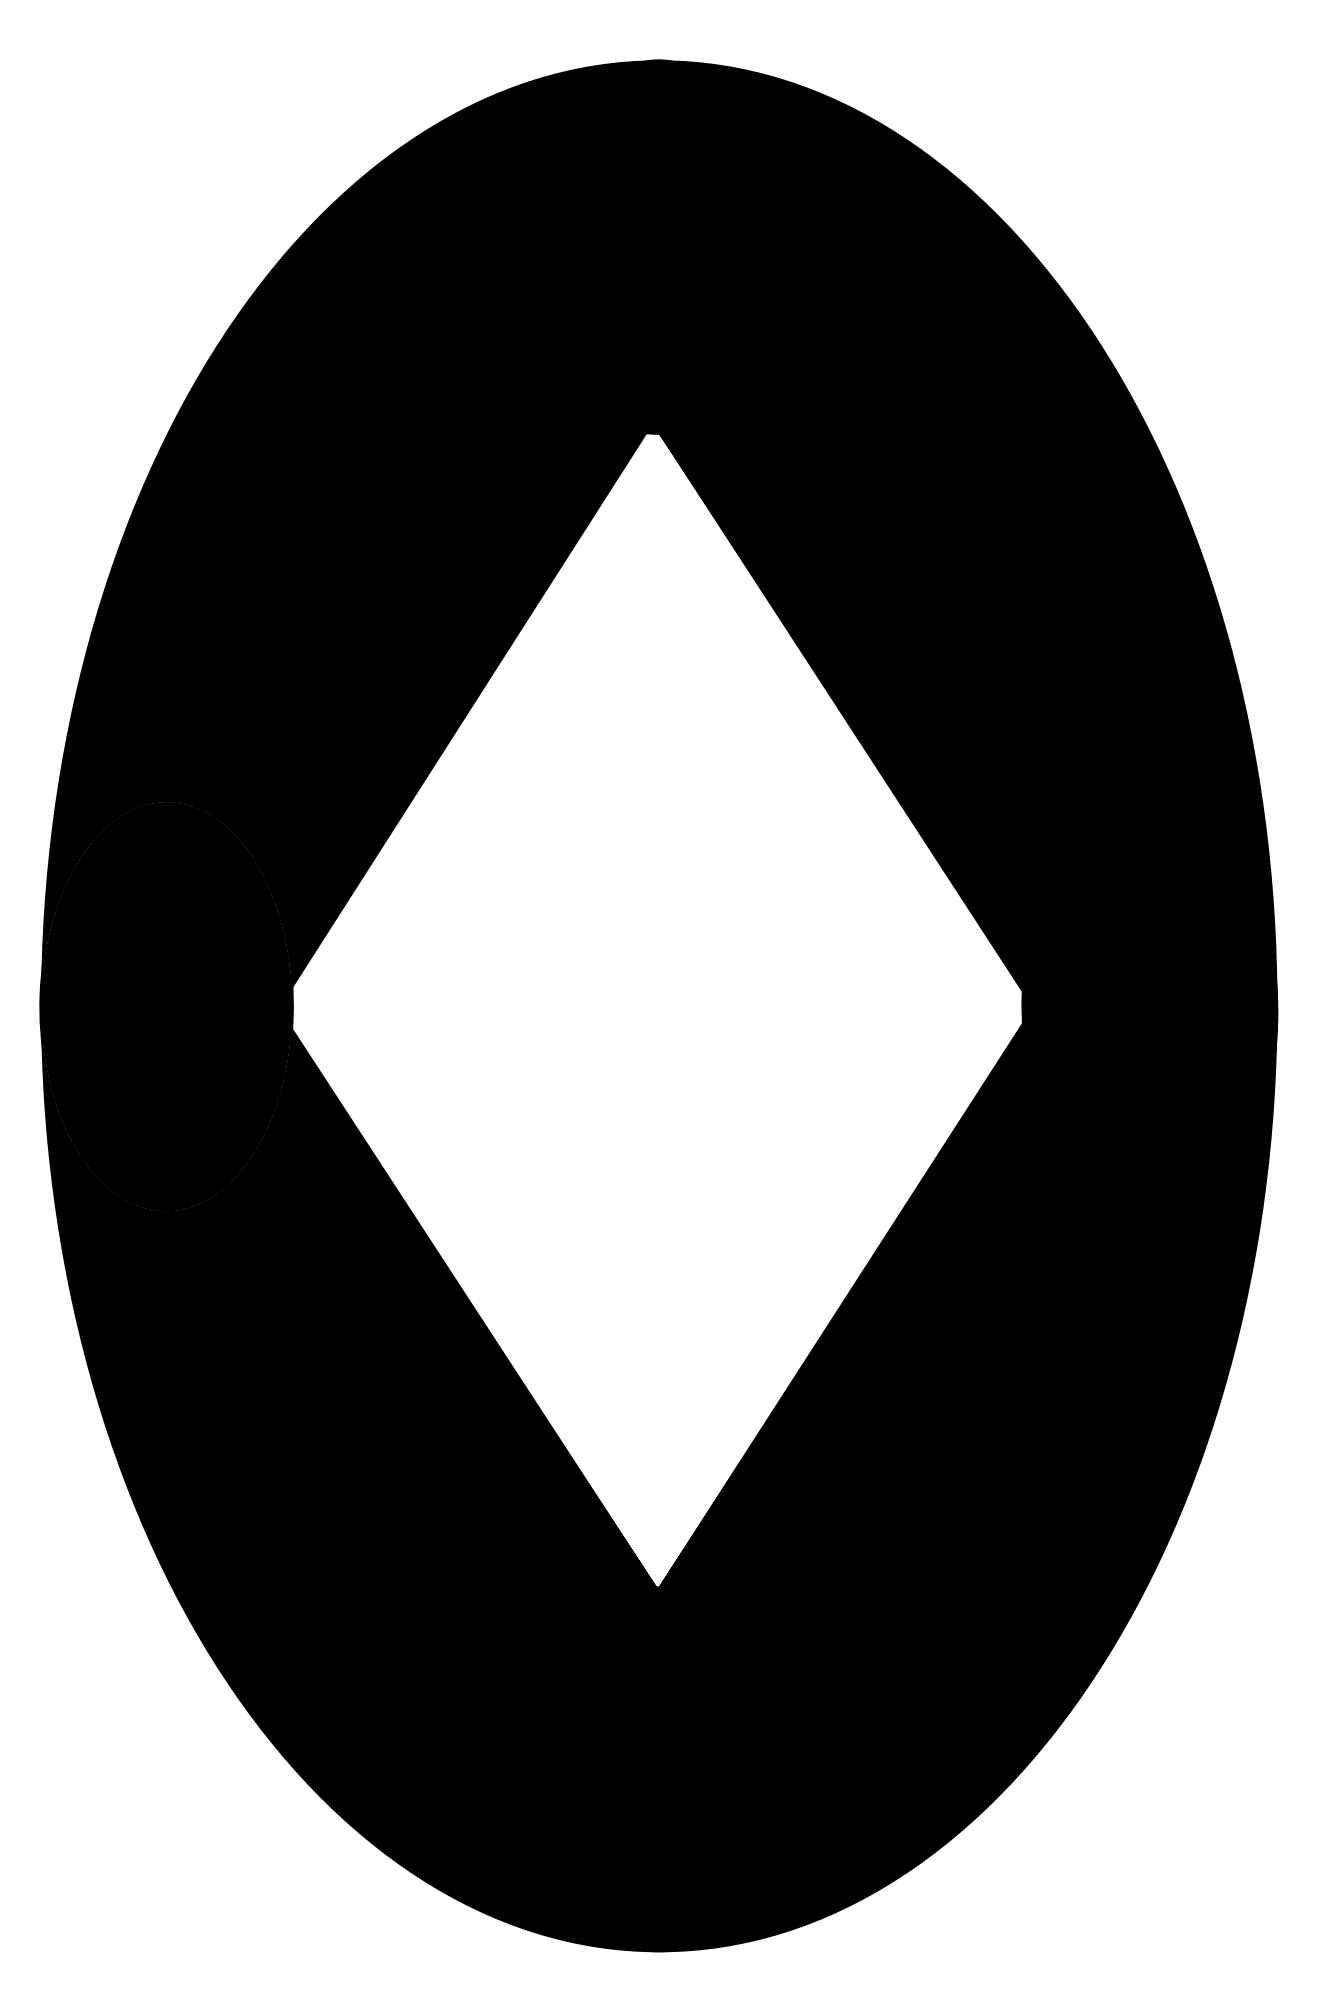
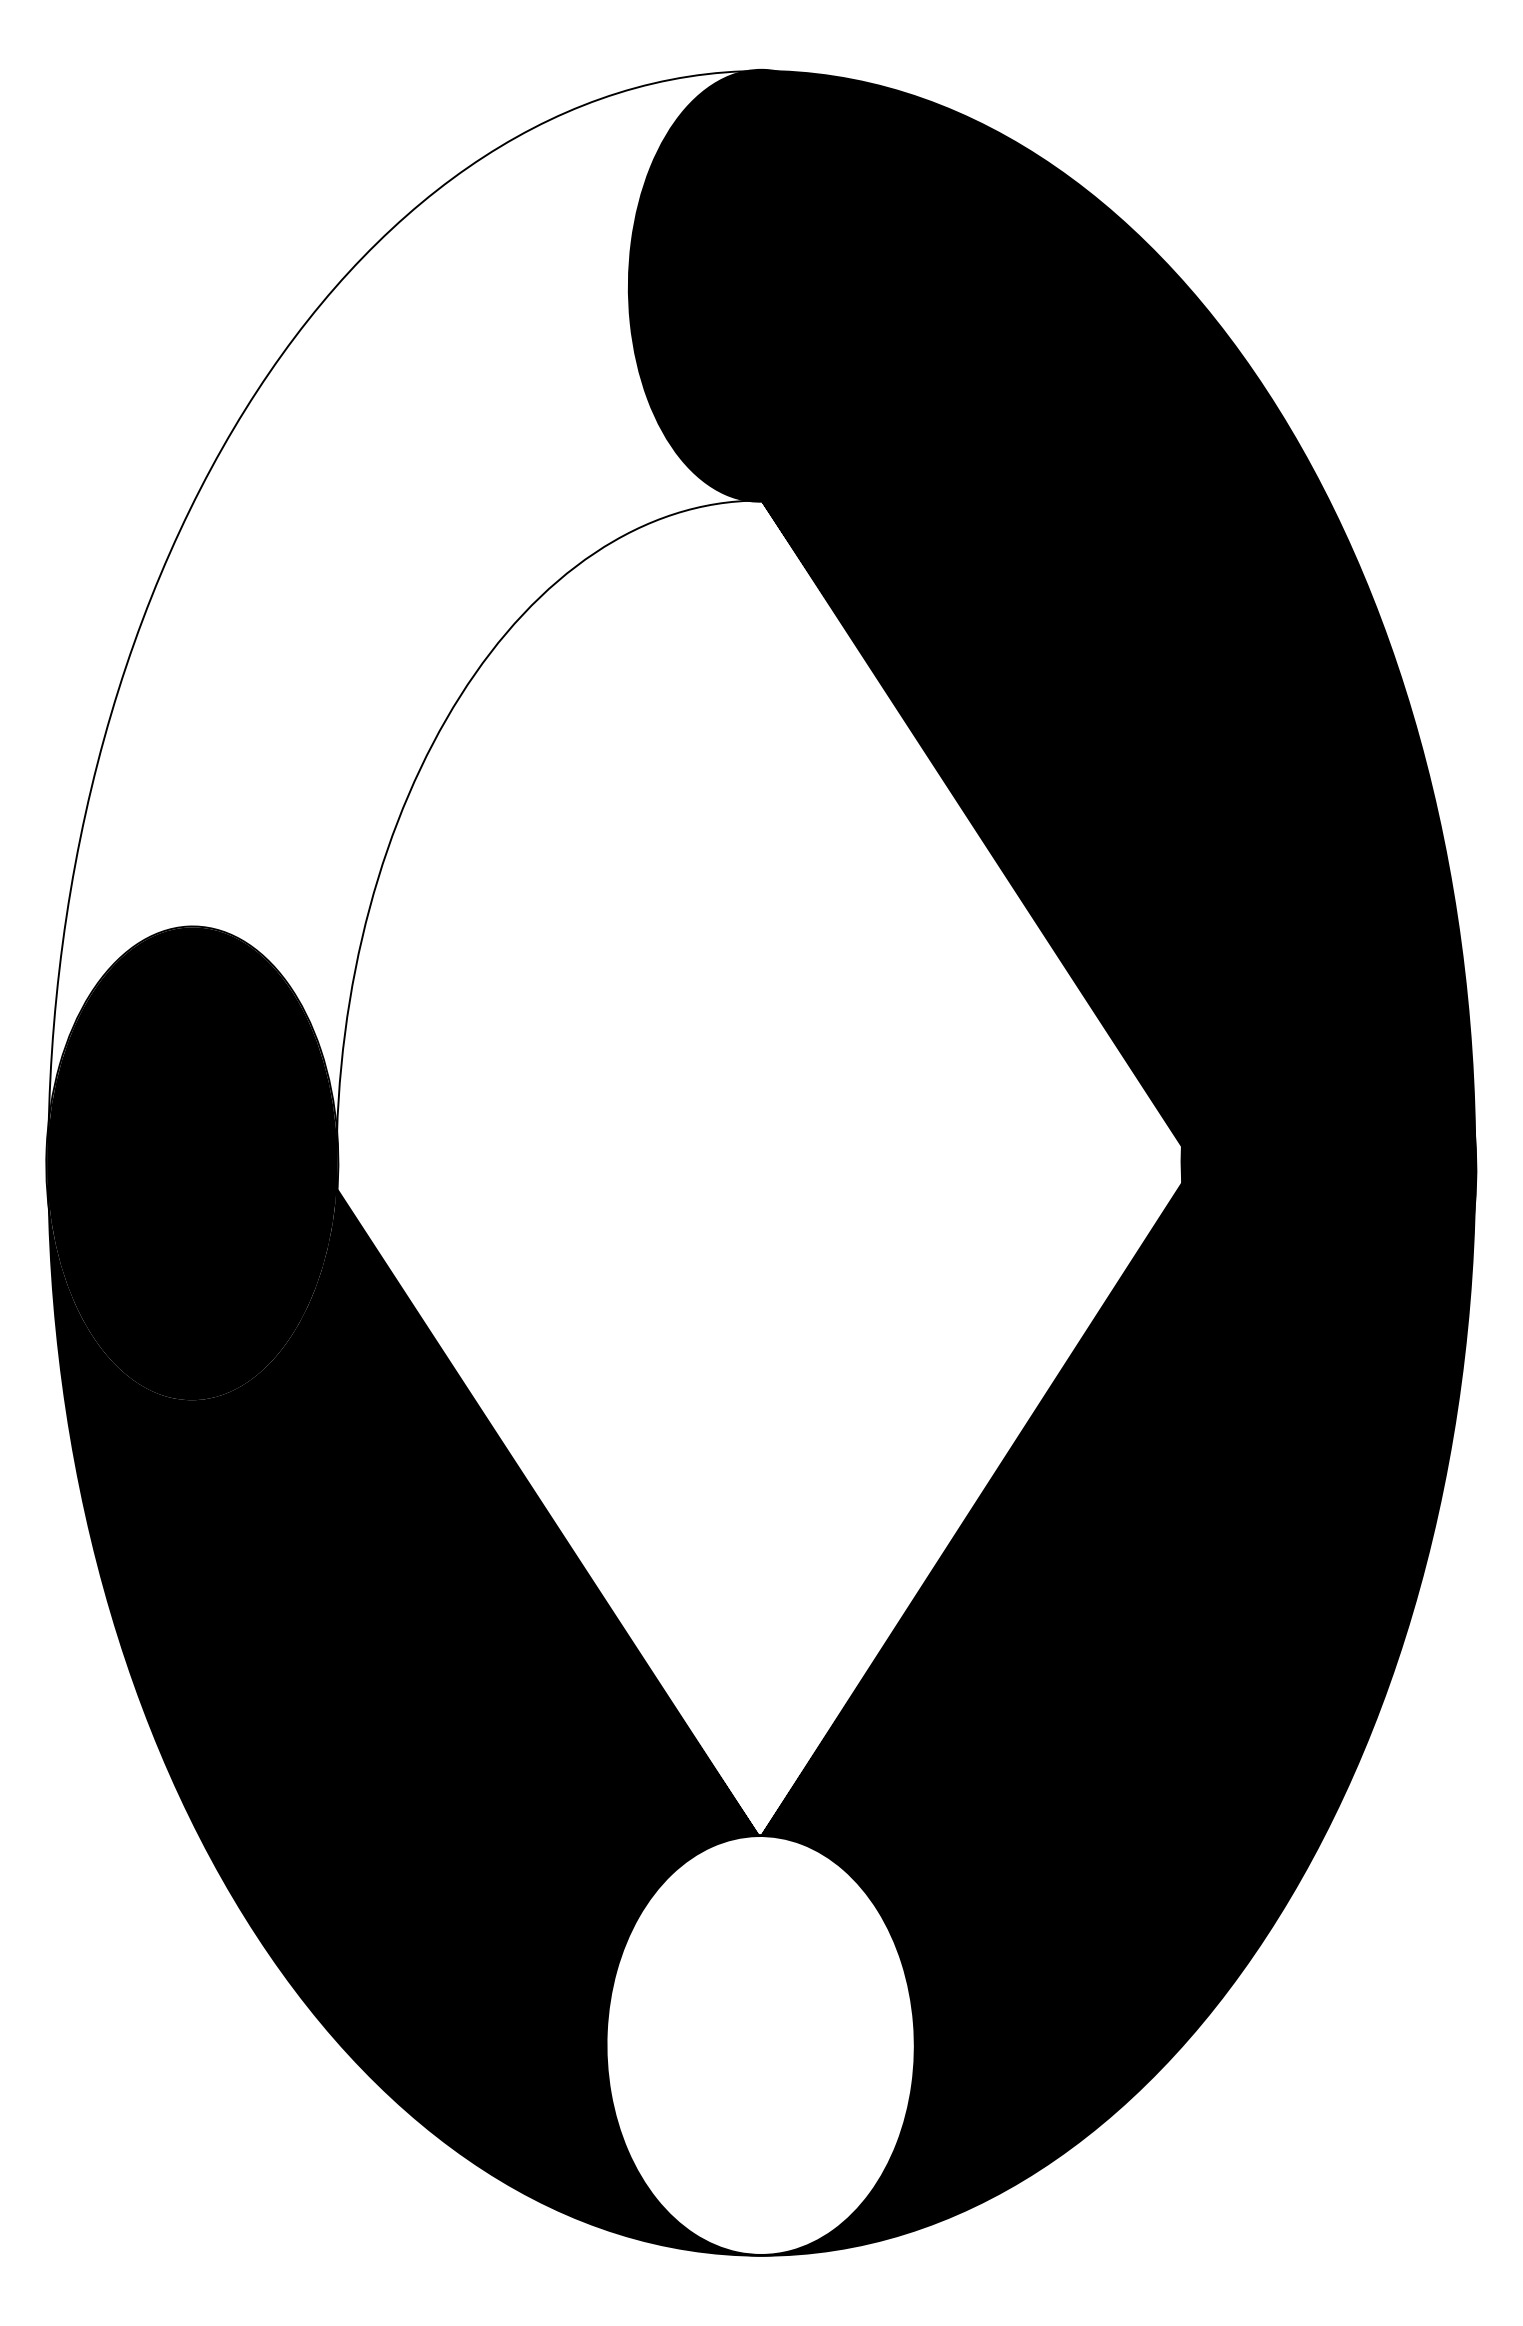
fill: (344, 553) -> (397, 639), removed
fill: (658, 1769) -> (760, 2045), removed

